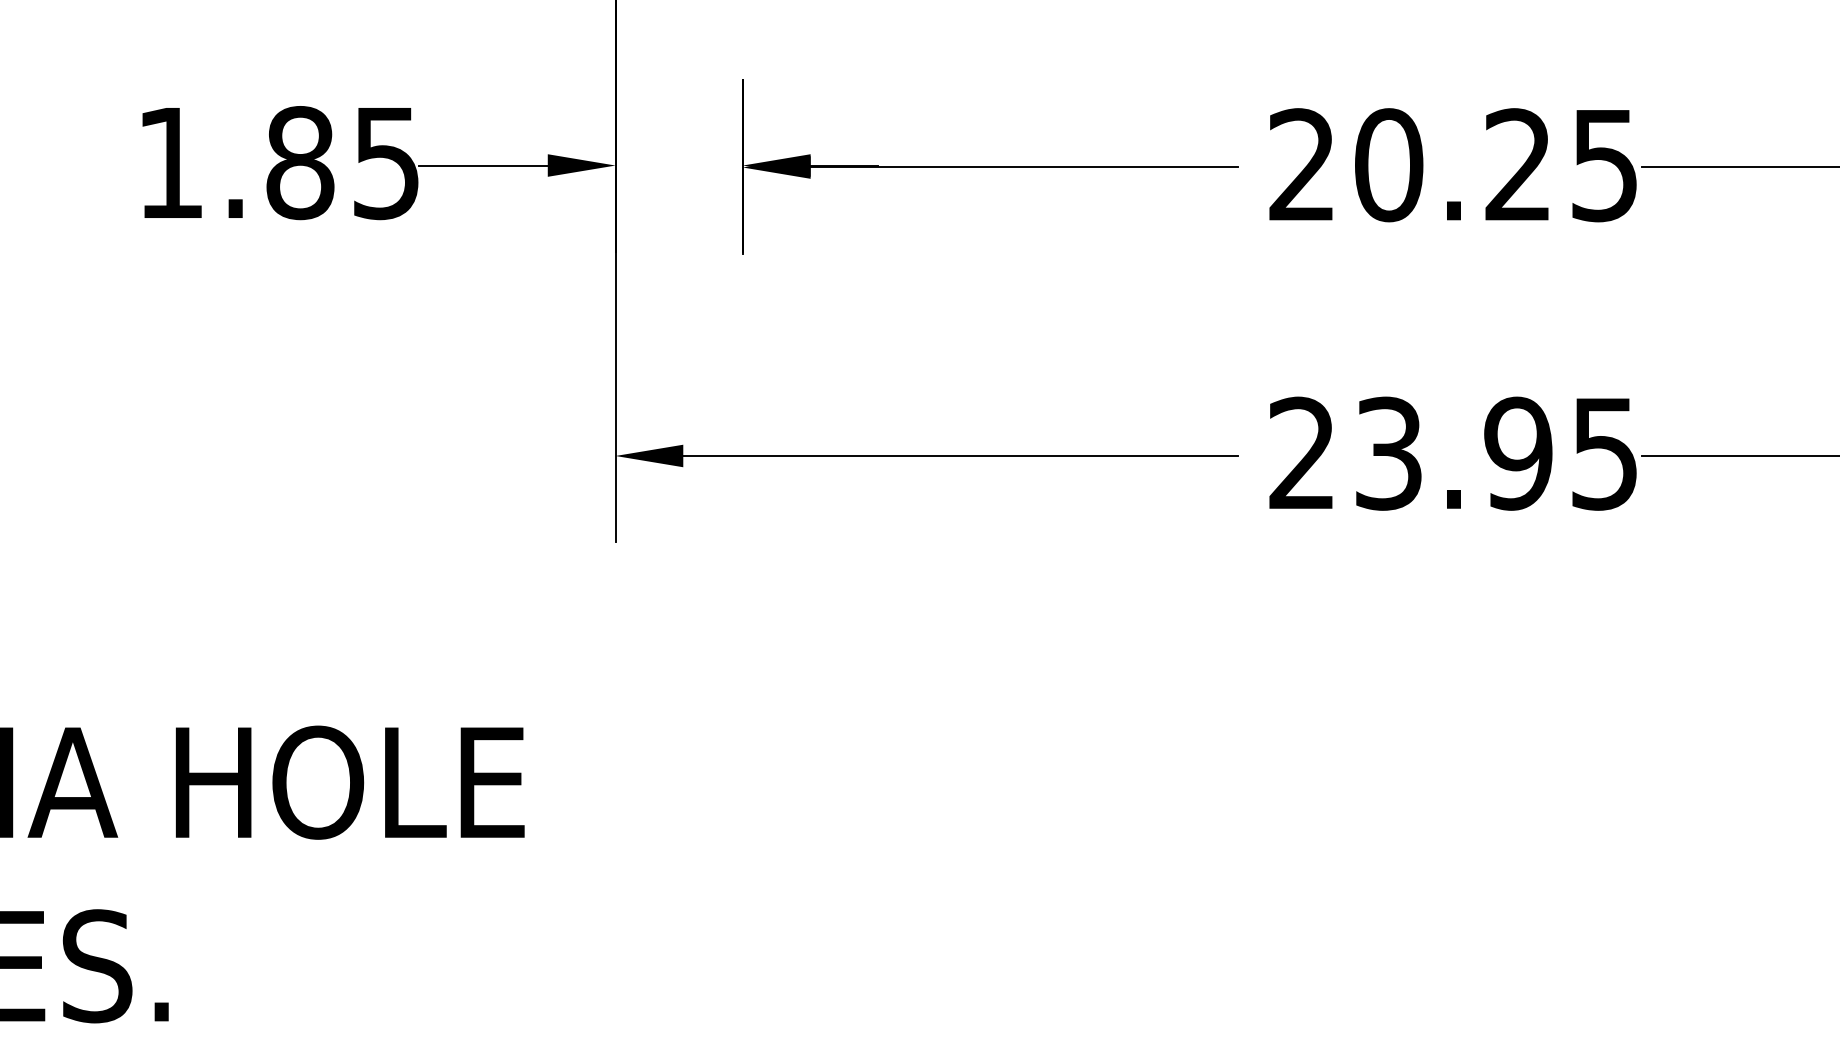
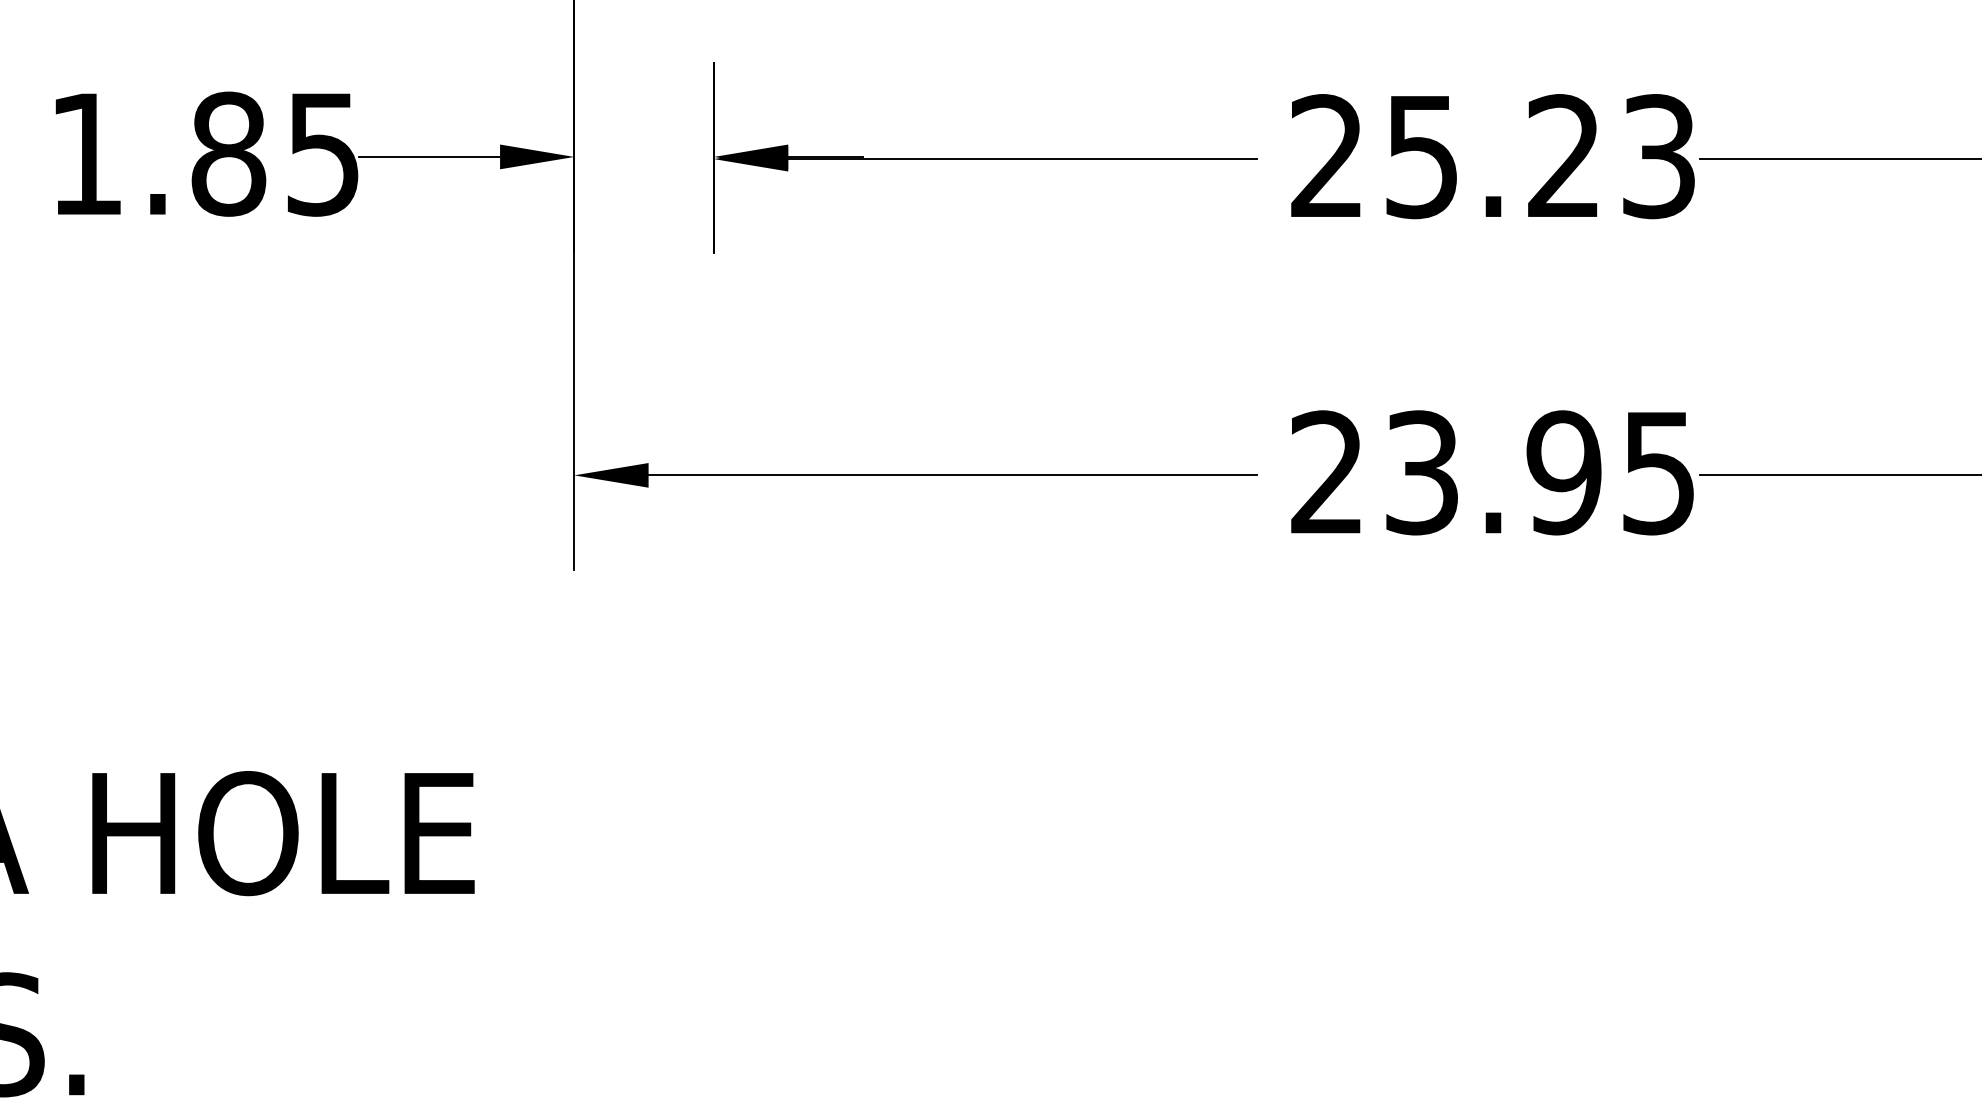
text: (1496, 165) -> (1540, 156), 20.25 -> 25.23

